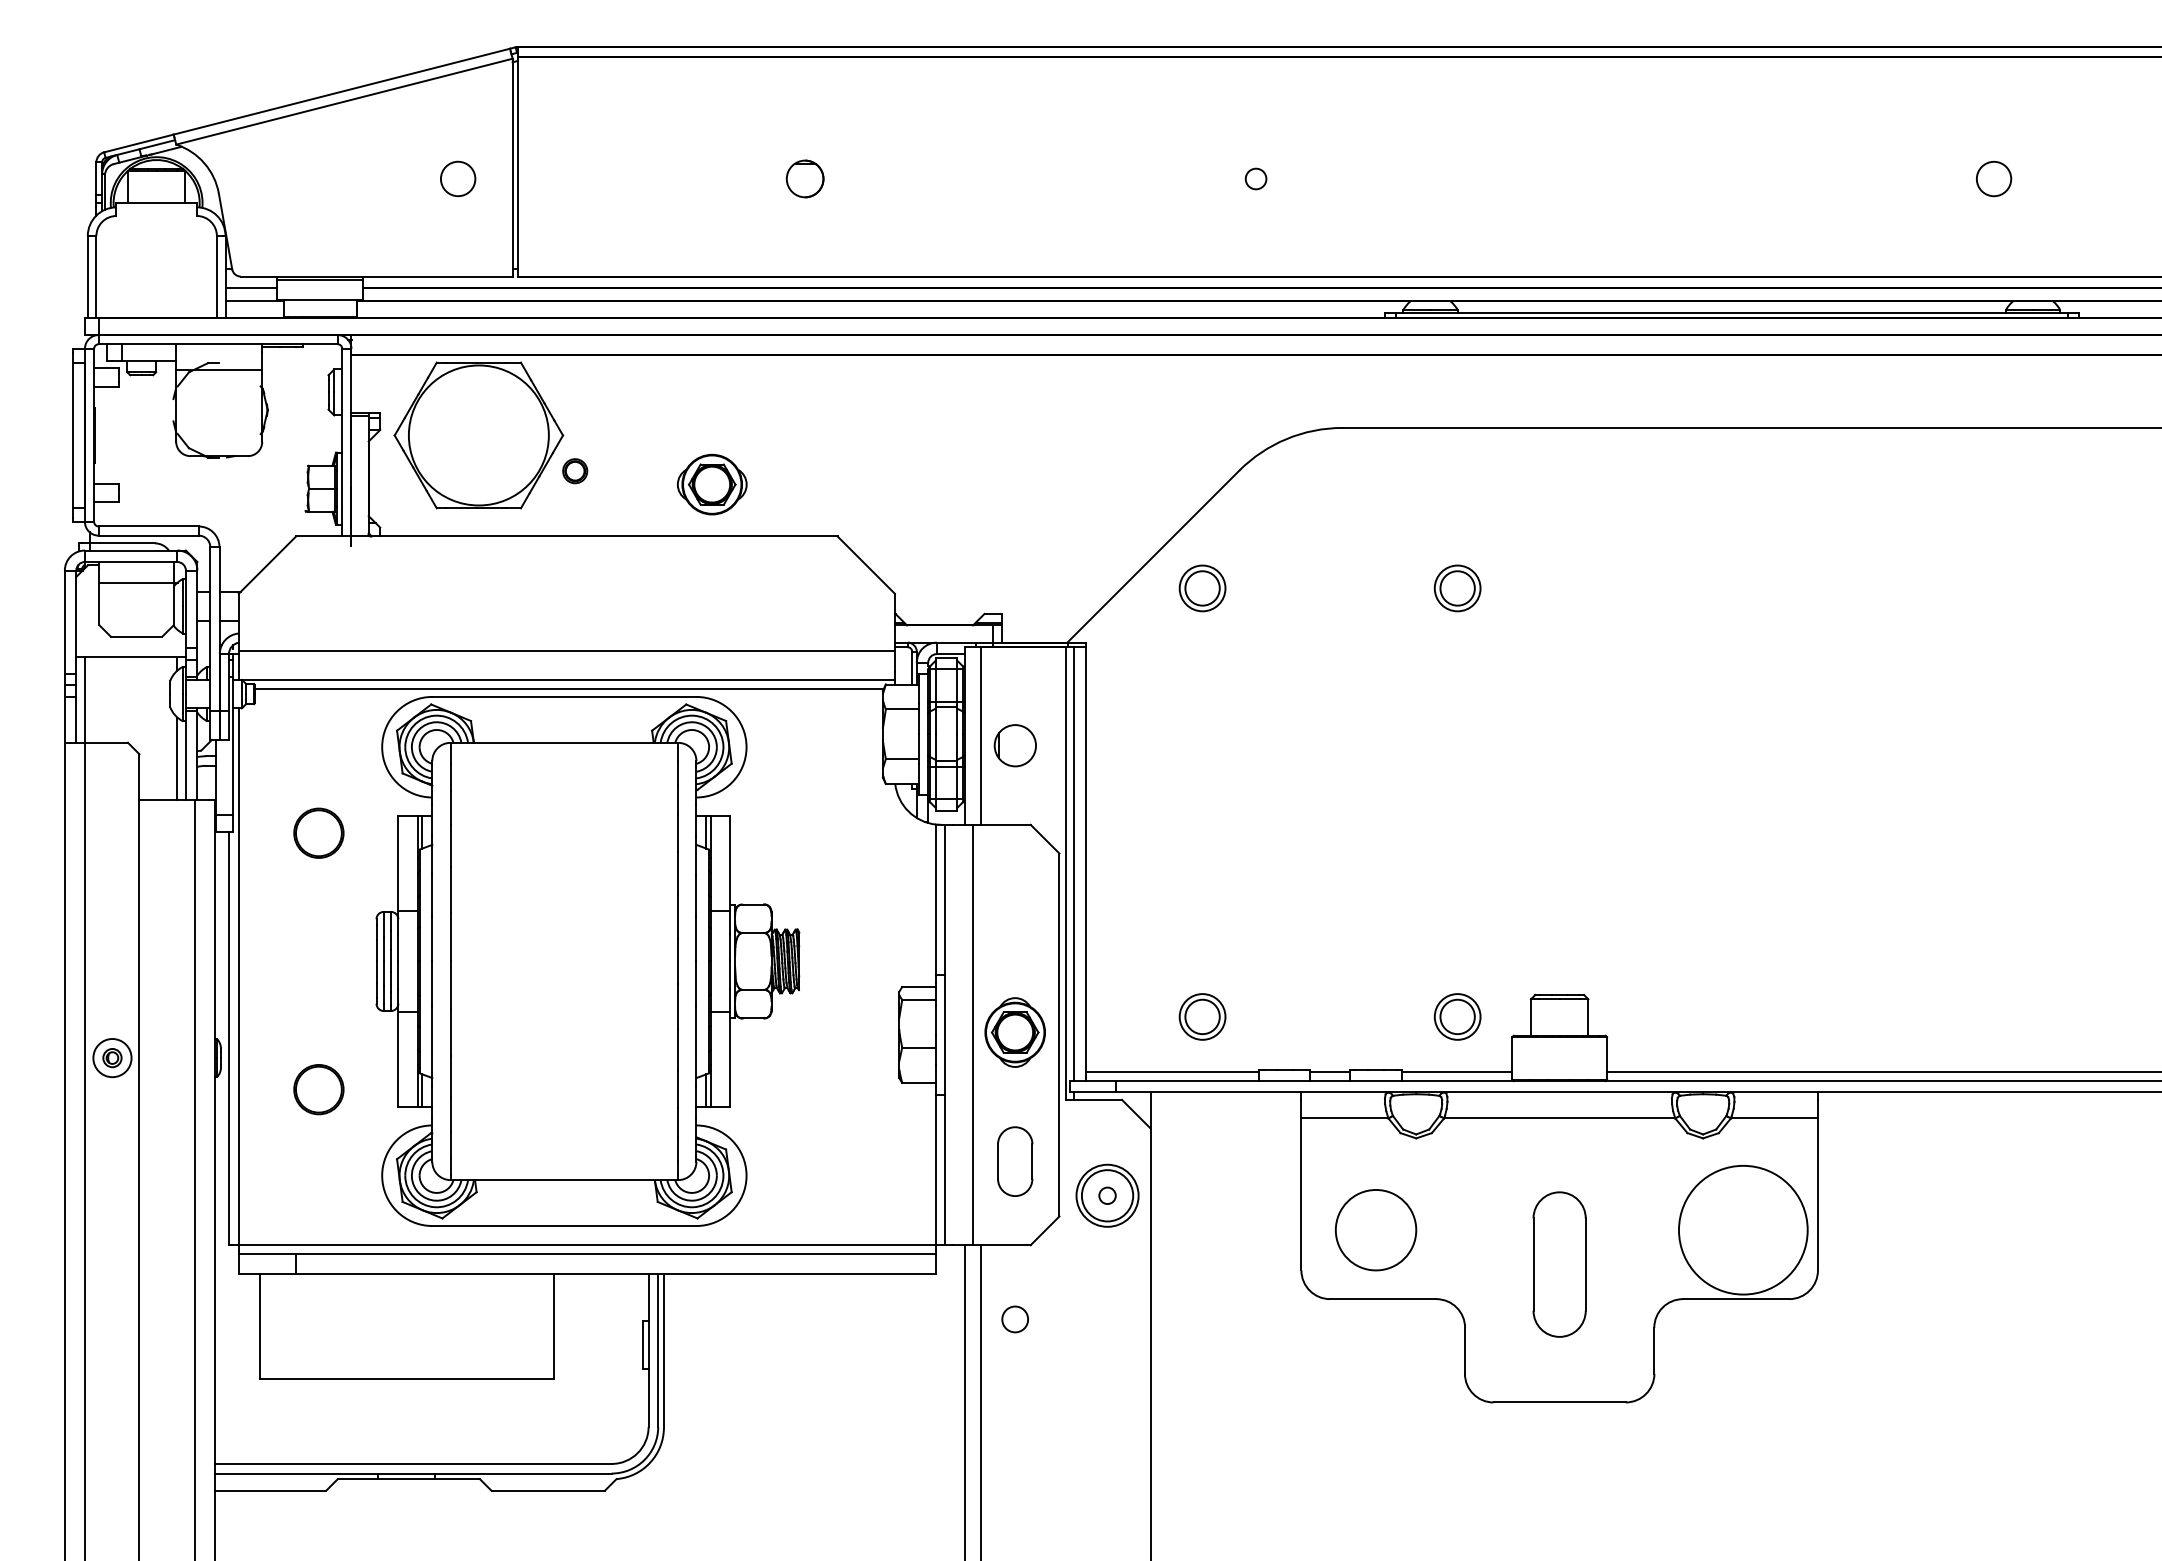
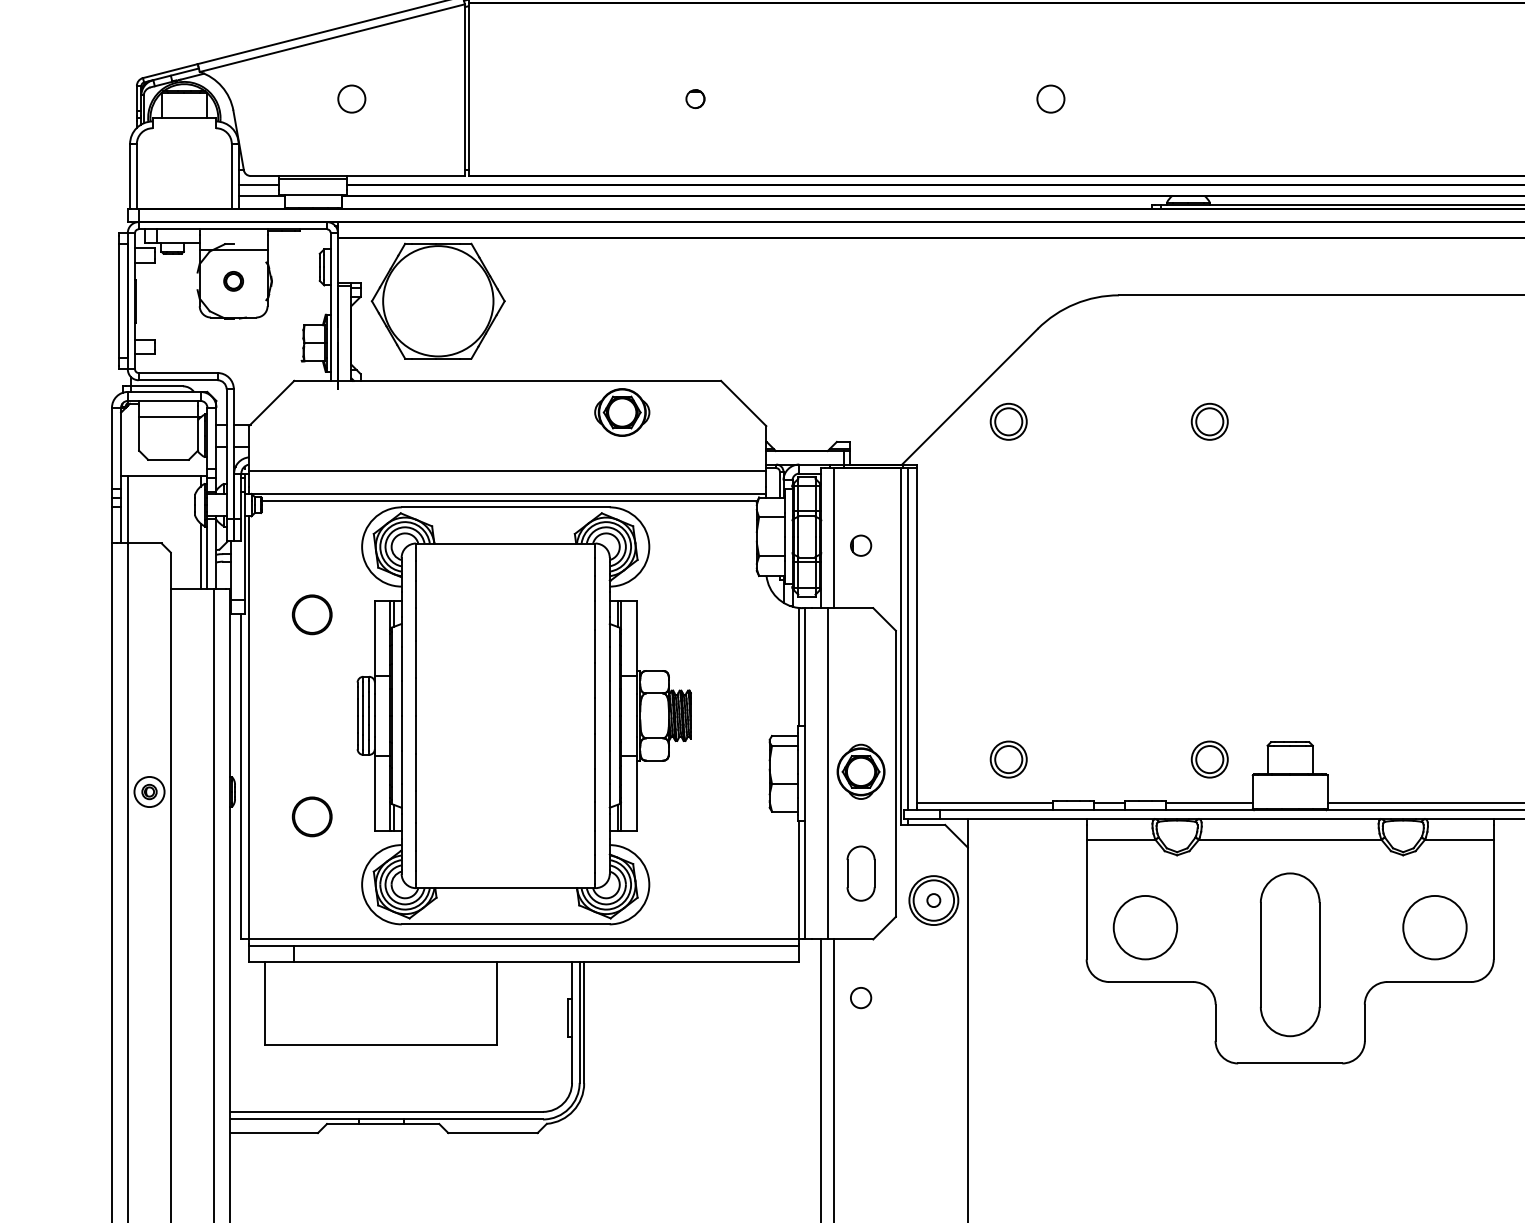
circle: (458, 178) -> (352, 98), moved
part: (804, 178) -> (694, 98), size x0.62
circle: (1255, 178) -> (1050, 98), size x1.67
part: (575, 471) -> (233, 281), moved
part: (712, 484) -> (622, 412), moved
part: (1014, 745) -> (860, 545), size x0.62
circle: (1743, 1229) -> (1435, 927), size x0.62
part: (1559, 1264) -> (1290, 954), size x1.43

